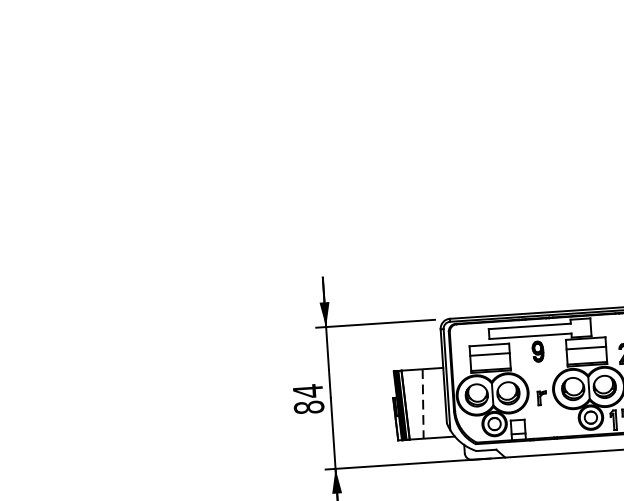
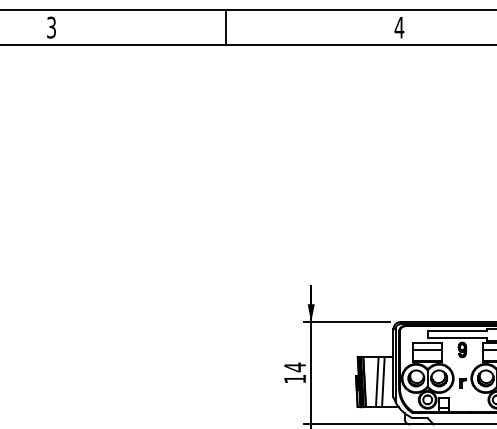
line: (423, 404) -> (377, 382), dashed -> solid
line: (431, 404) -> (383, 382), added
text: (309, 406) -> (295, 378), 84 -> 14

